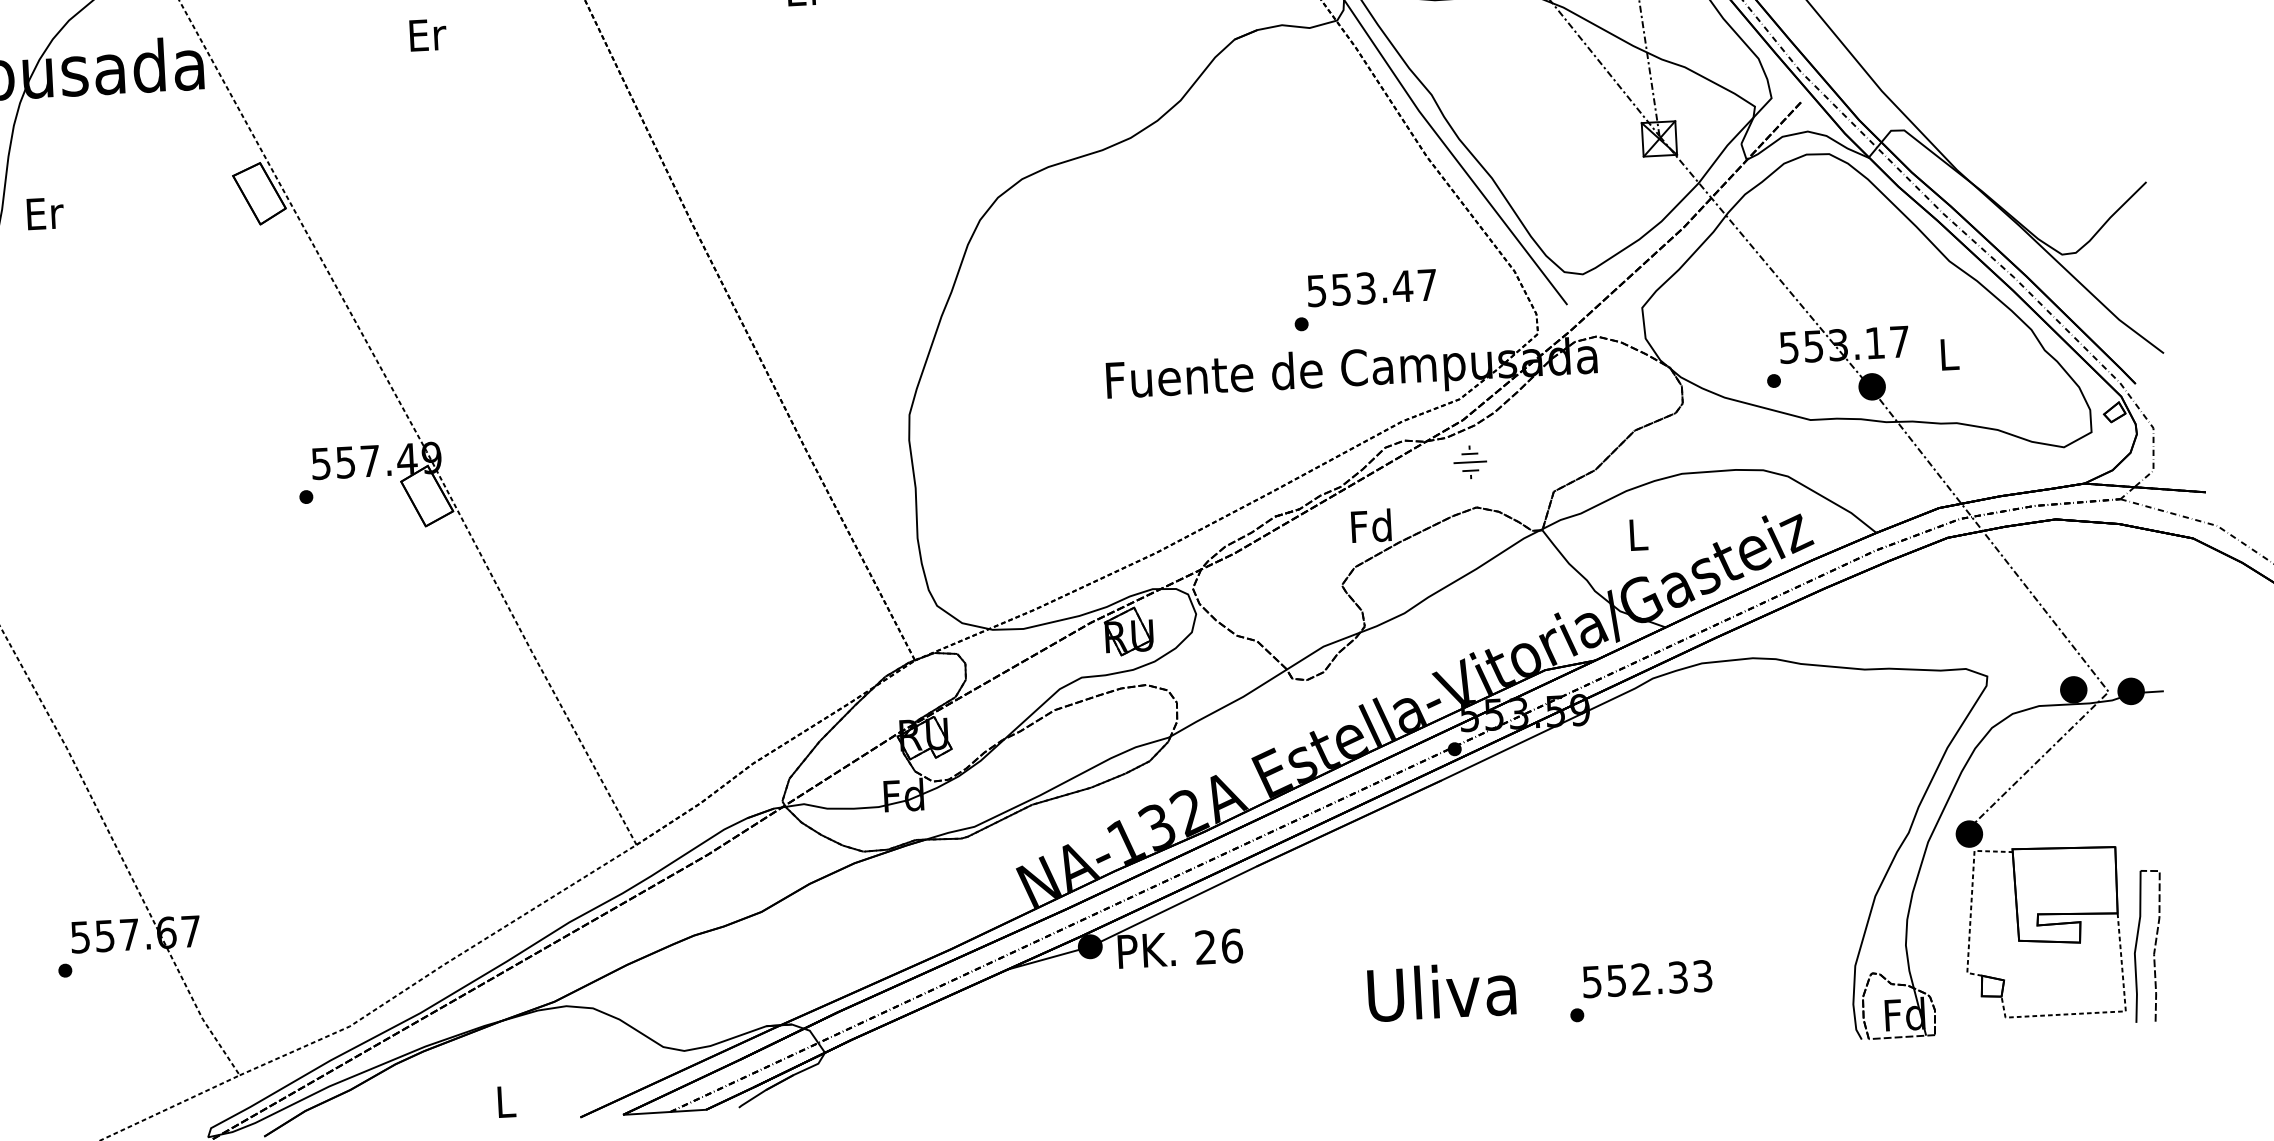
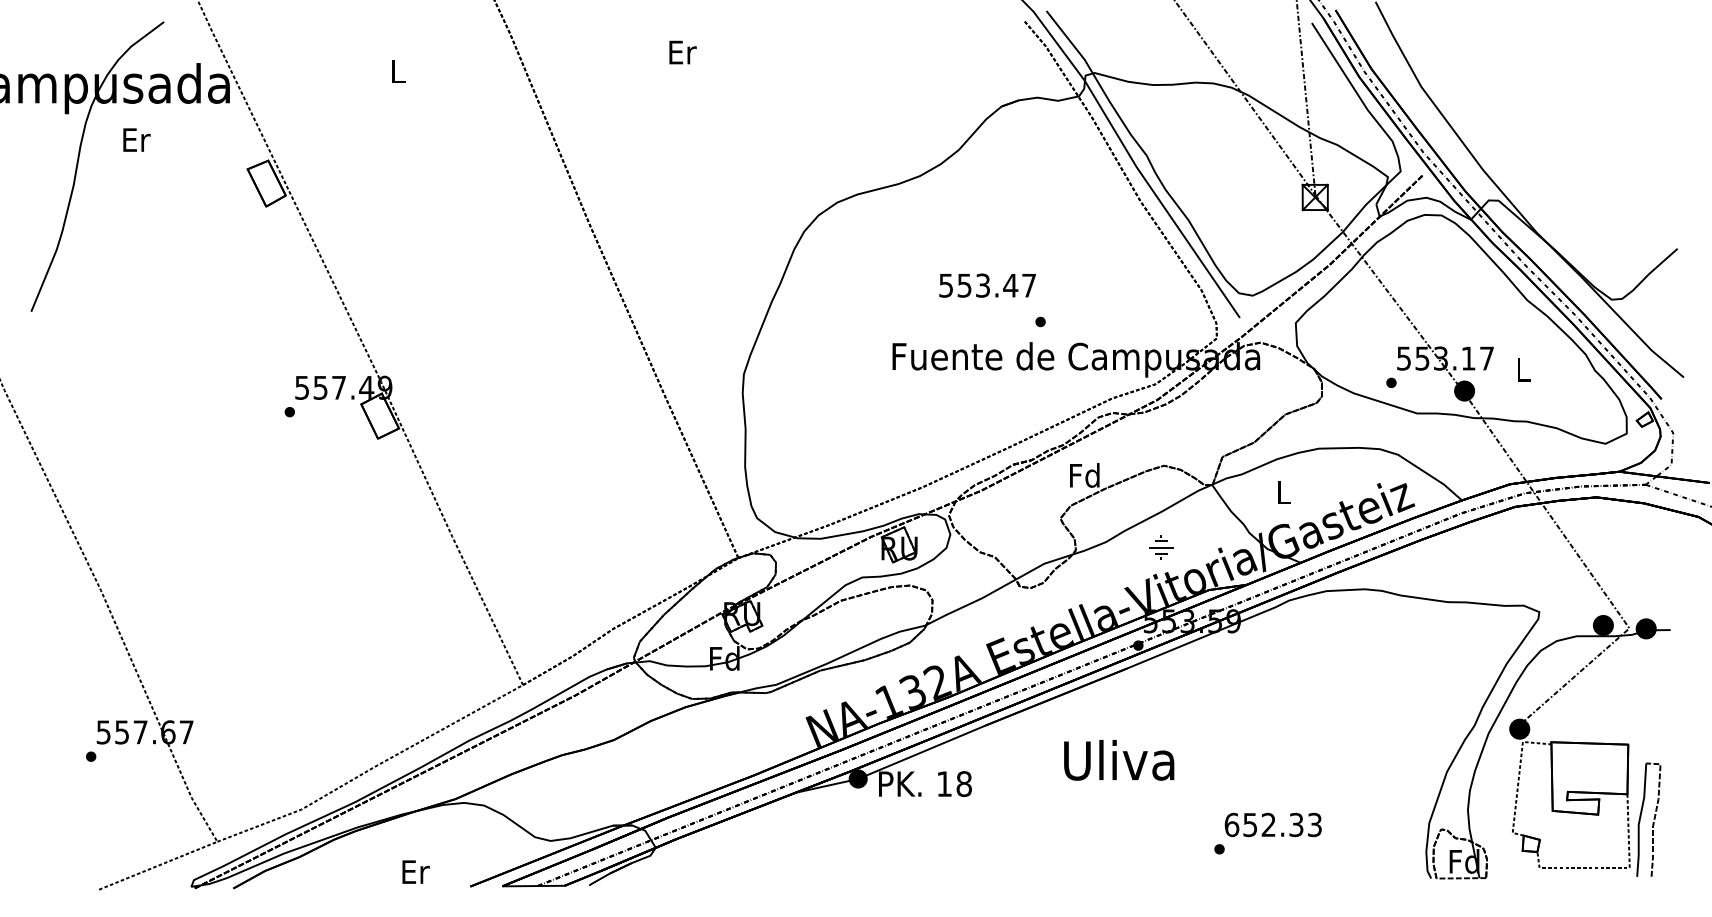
text: (427, 34) -> (398, 71), Er -> L
text: (44, 212) -> (136, 139), moved
text: (1371, 287) -> (987, 285), moved
part: (1470, 461) -> (1161, 547), moved
text: (1219, 946) -> (954, 783), 26 -> 18
text: (1591, 981) -> (1231, 824), 552.33 -> 652.33
text: (1442, 991) -> (1119, 760), moved
text: (506, 1101) -> (415, 871), L -> Er

